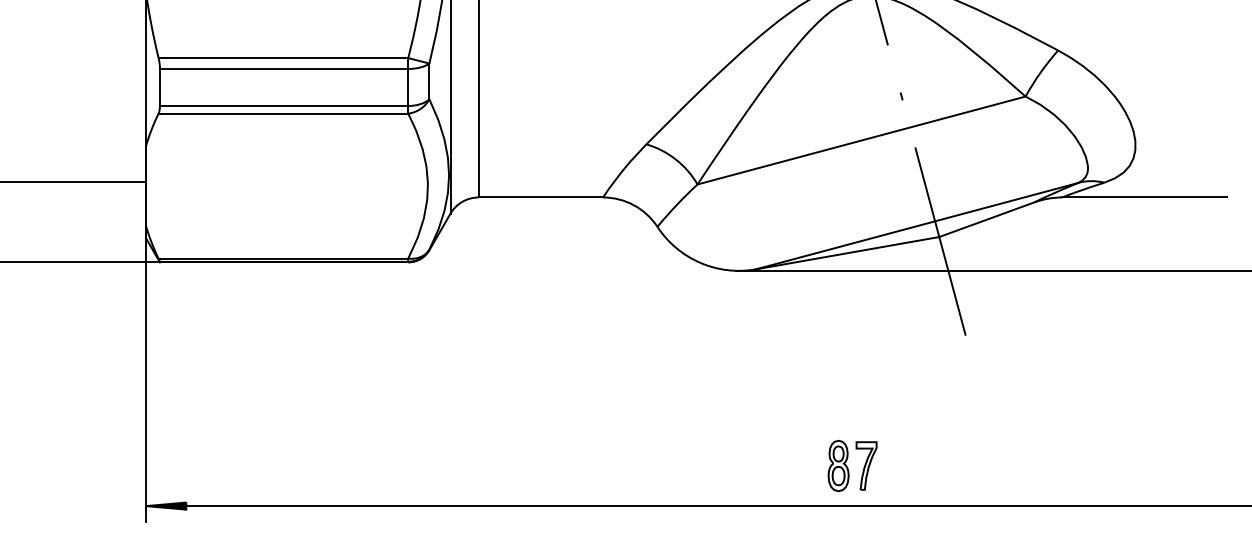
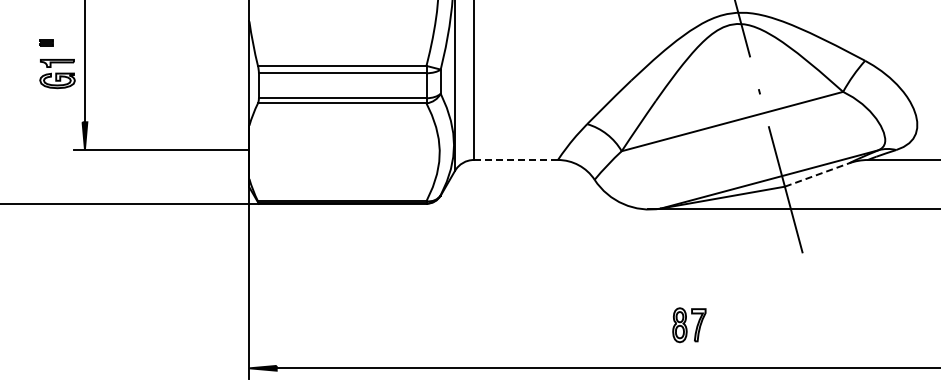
line: (541, 198) -> (516, 160), solid -> dashed
line: (987, 218) -> (817, 174), solid -> dashed
part: (852, 466) -> (689, 325), moved

